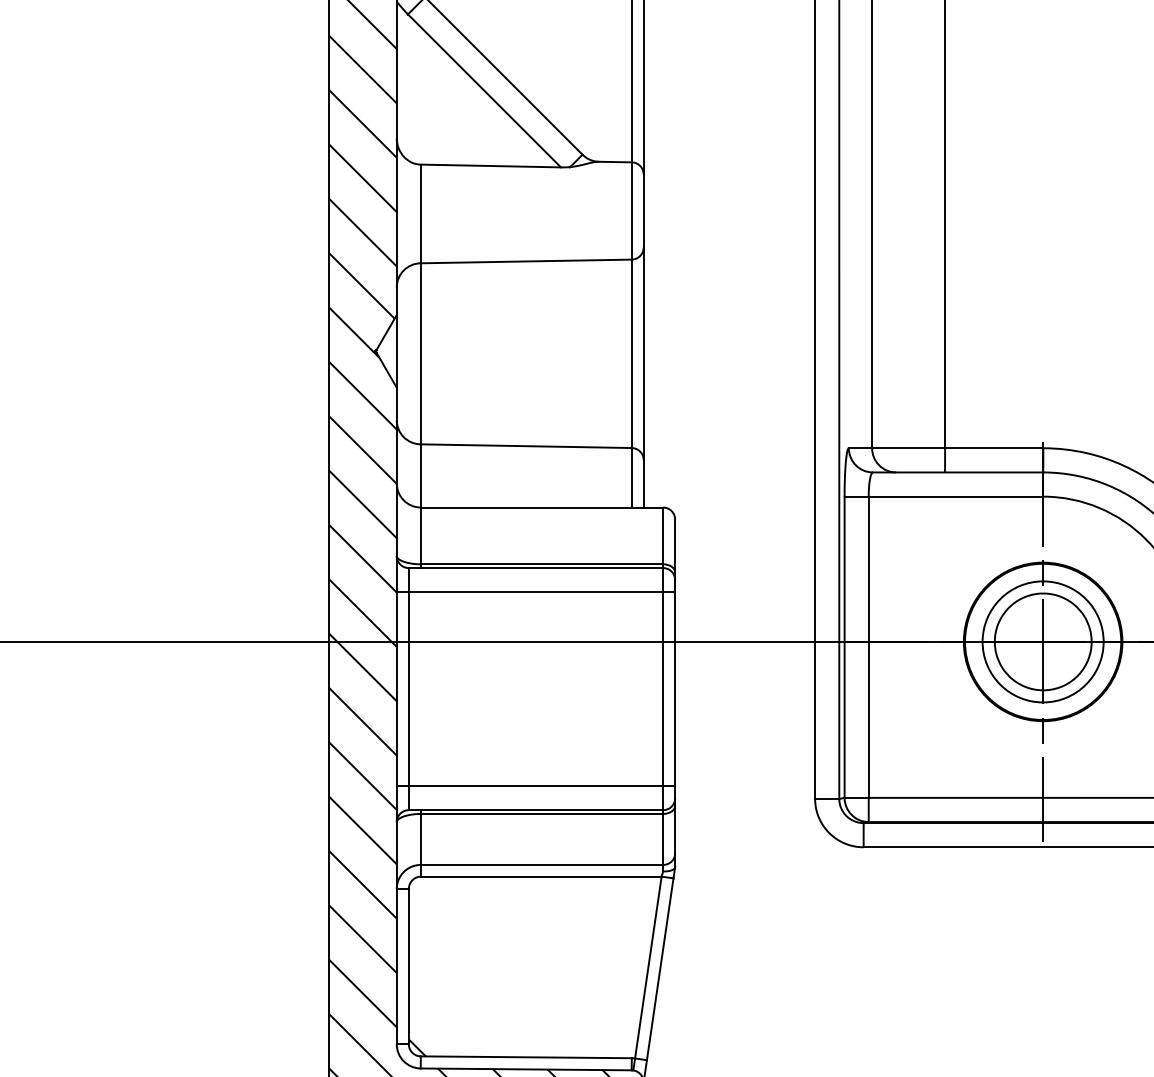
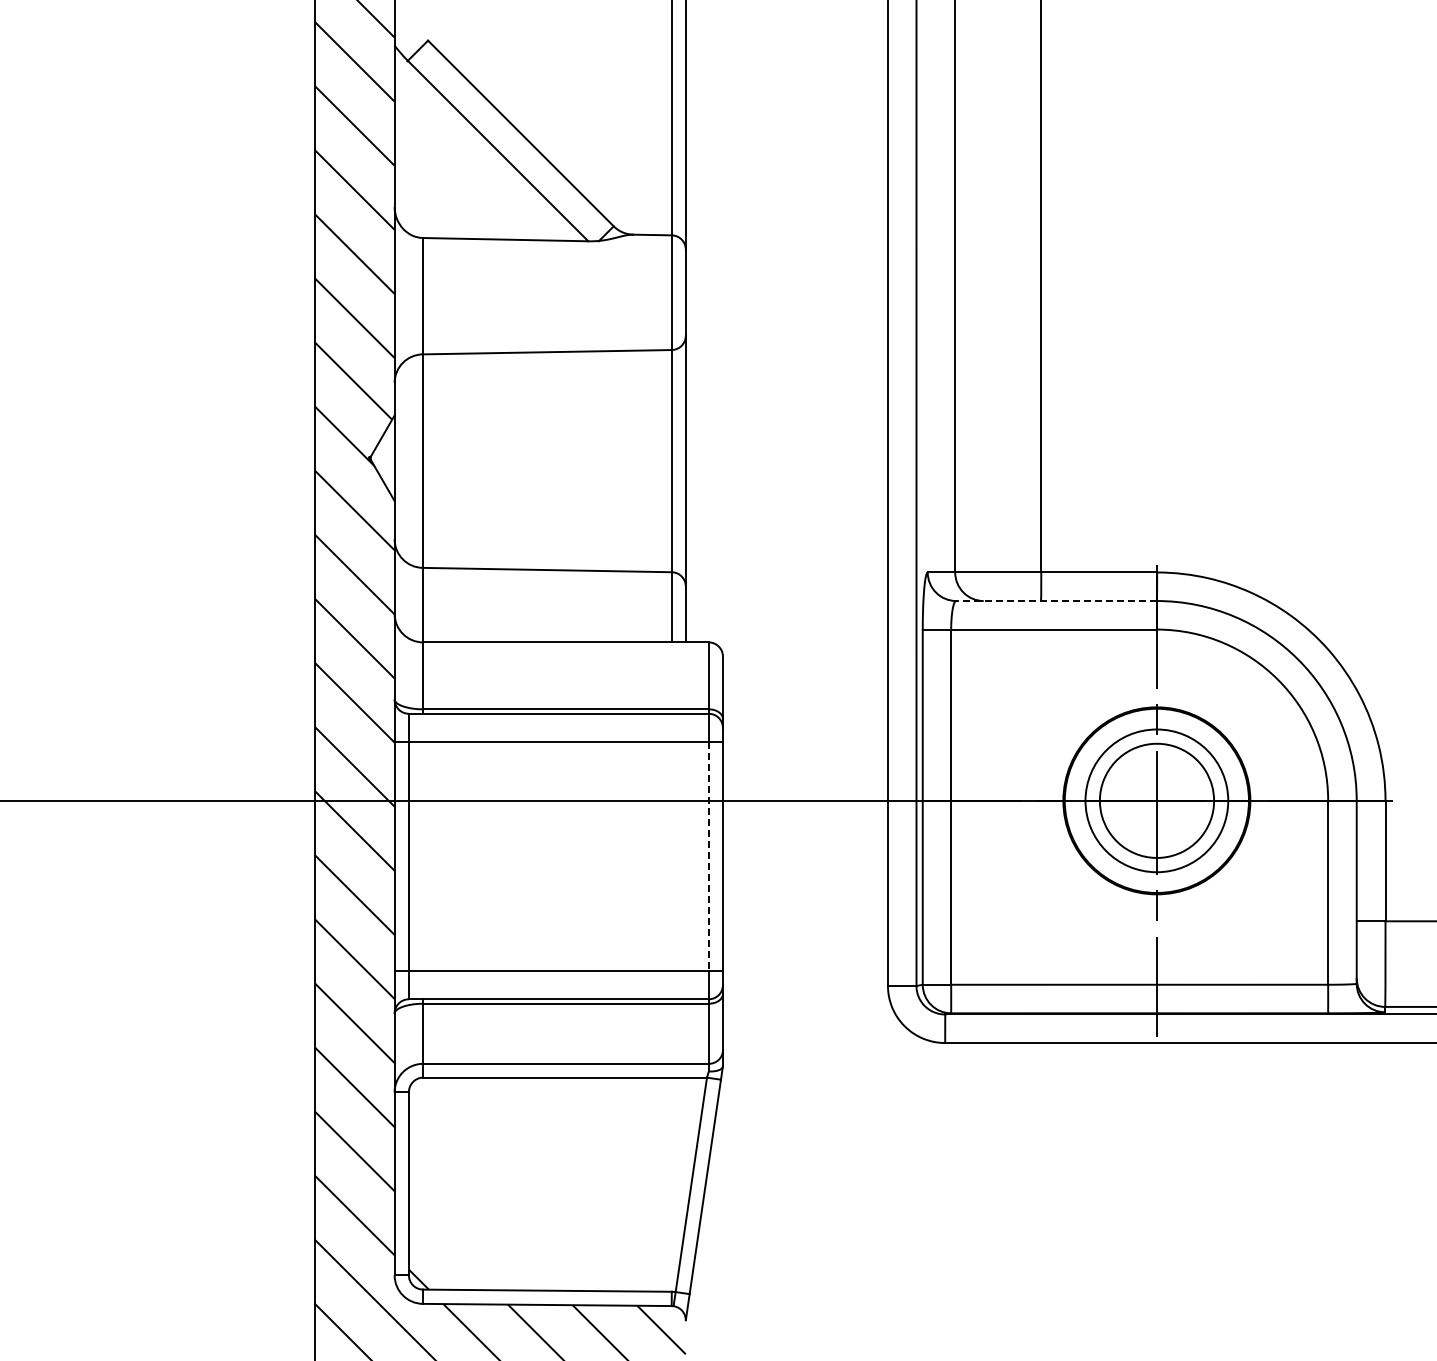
line: (958, 472) -> (1056, 601), solid -> dashed
line: (662, 689) -> (708, 857), solid -> dashed

